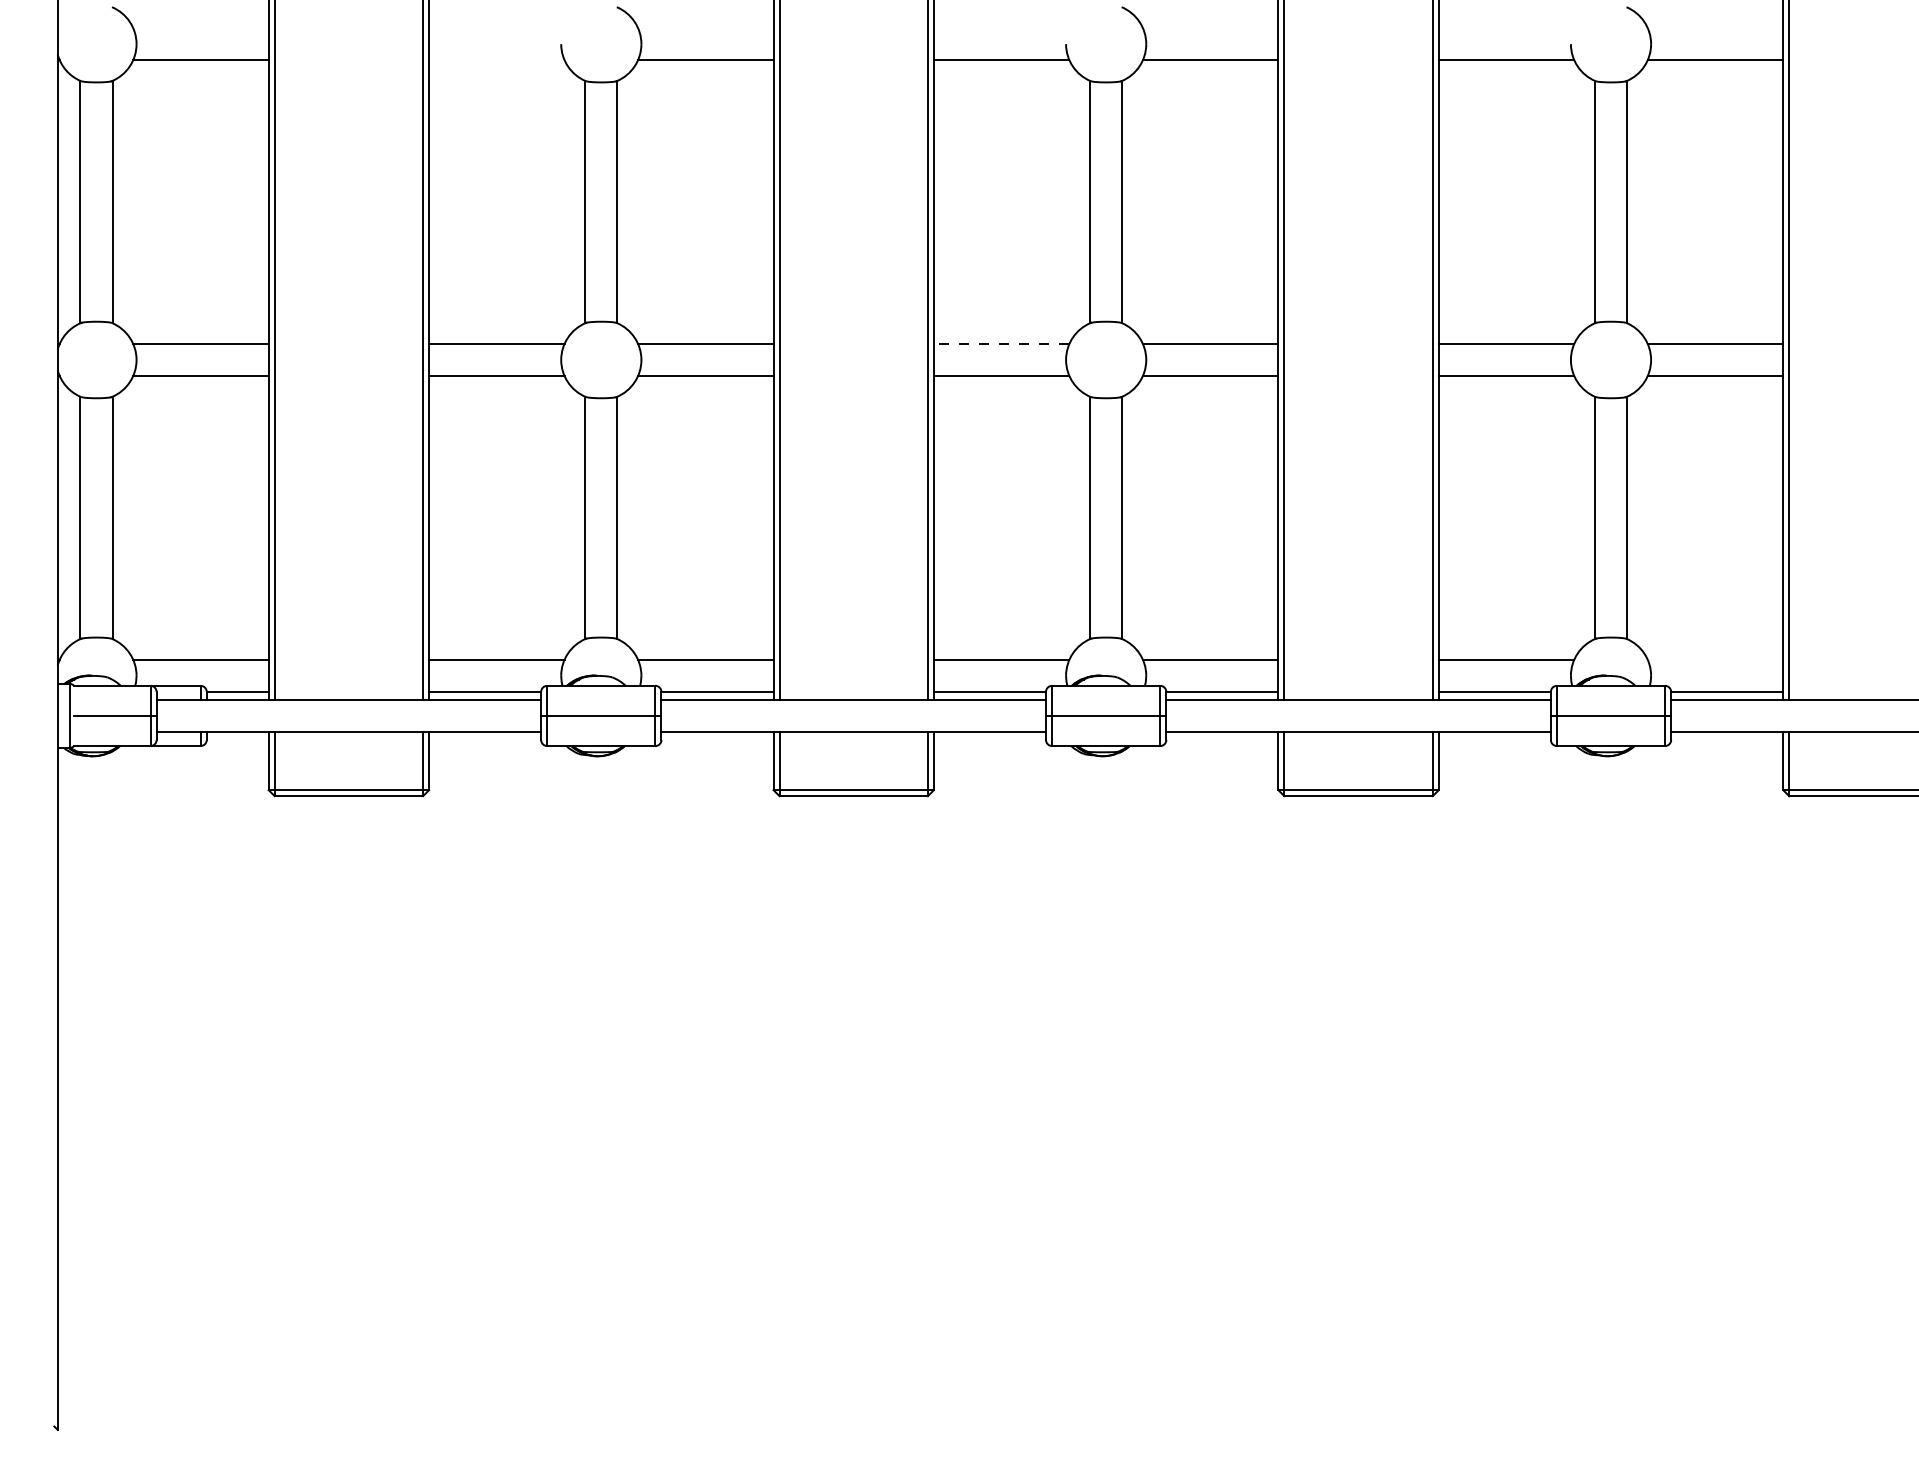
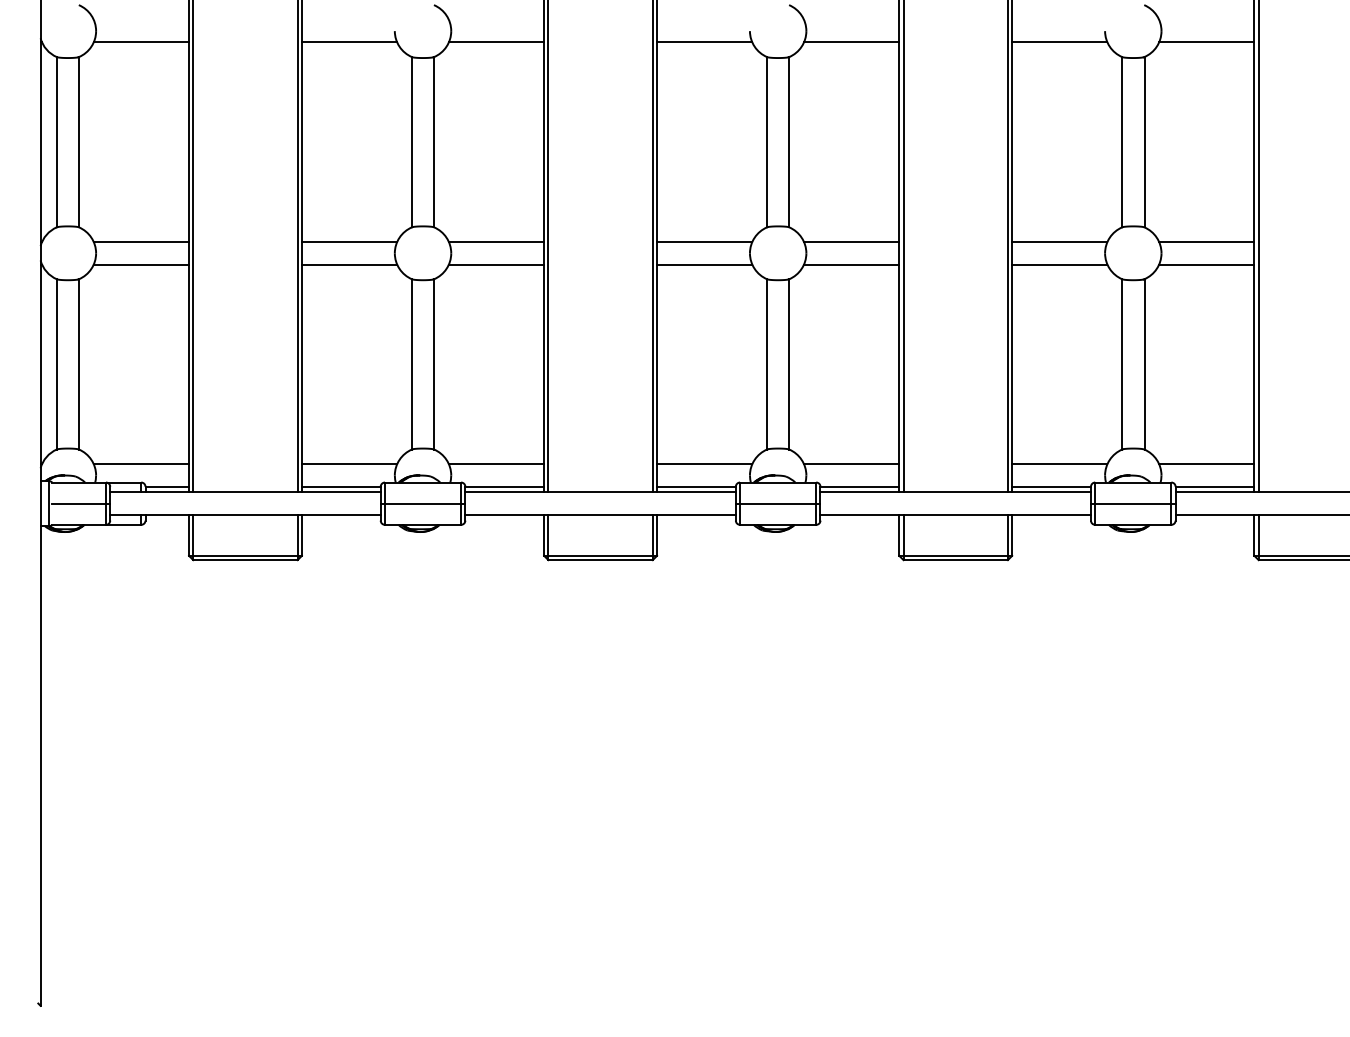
line: (496, 60) -> (349, 42), added
line: (1001, 344) -> (704, 242), dashed -> solid
line: (1715, 660) -> (1206, 464), added

